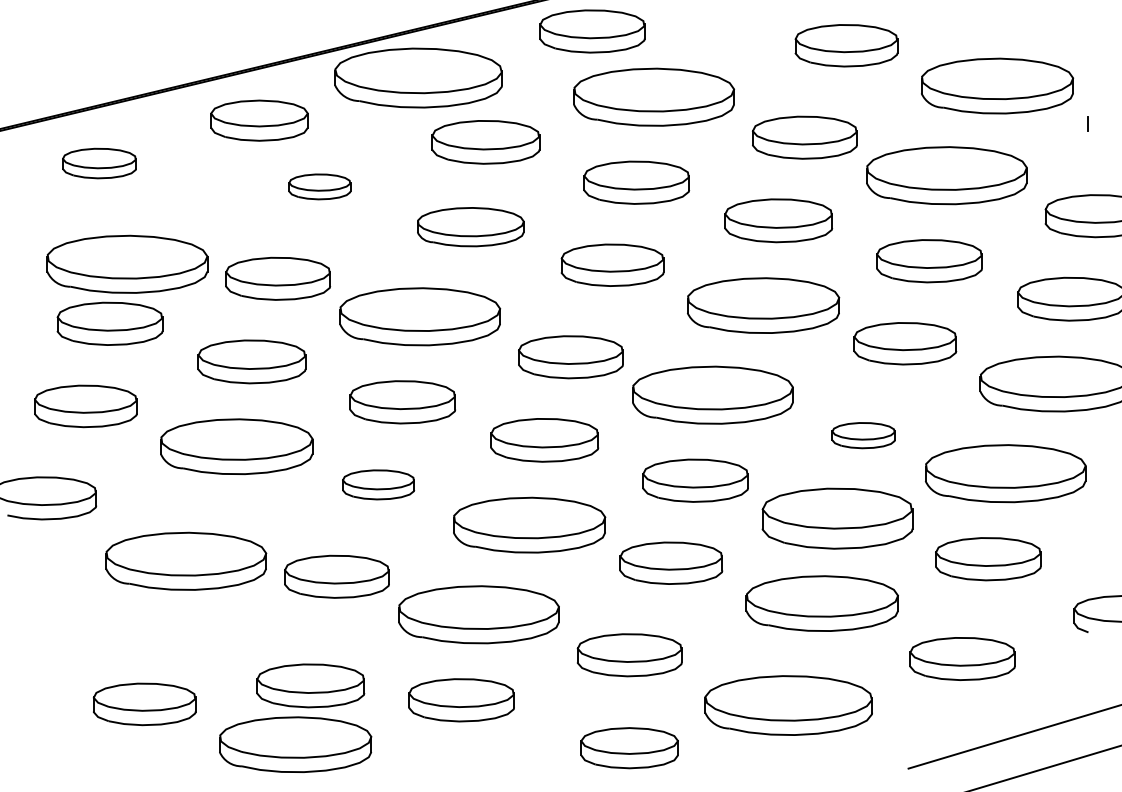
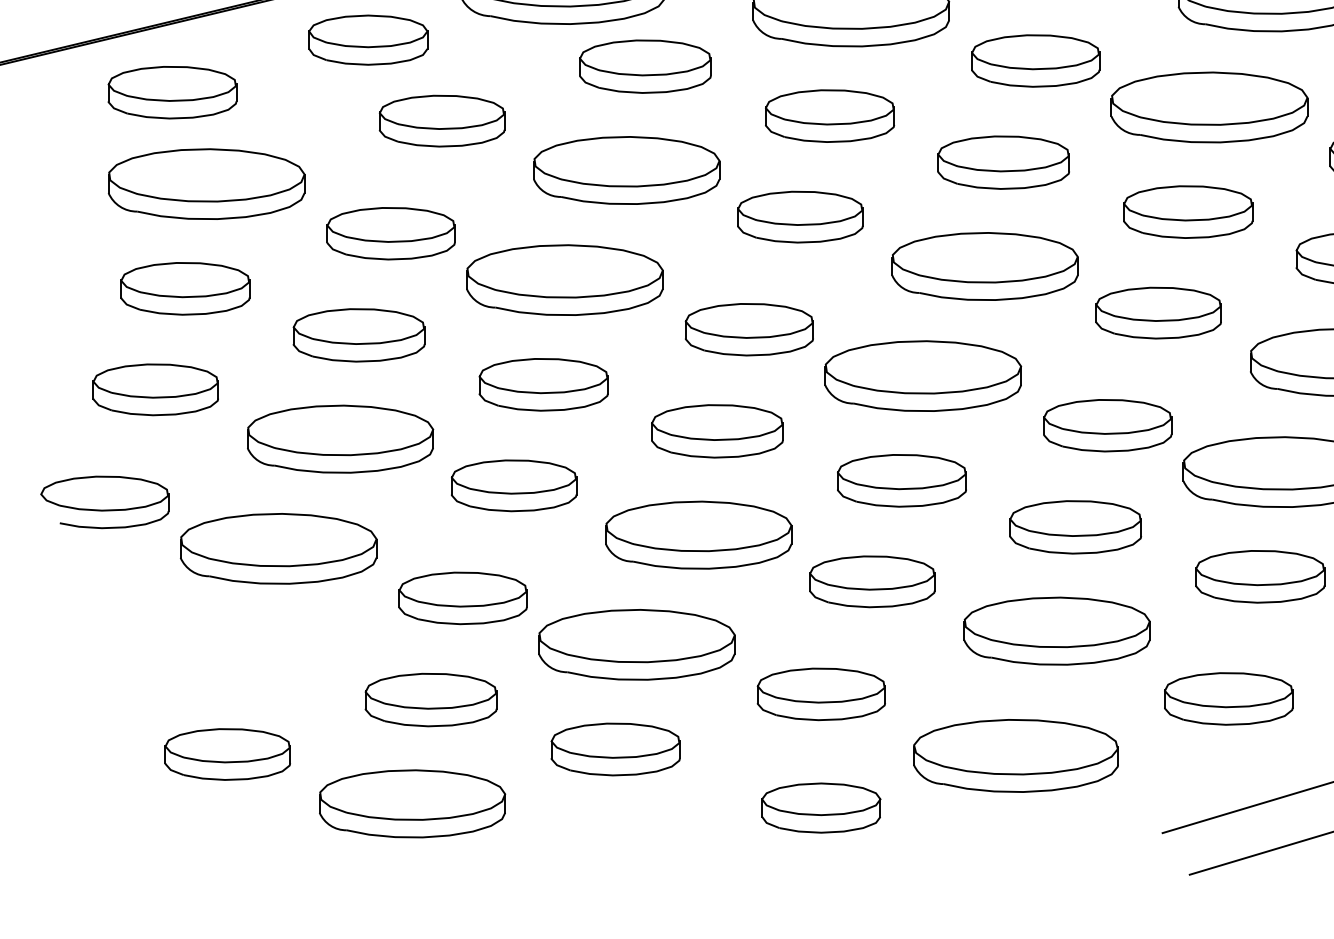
part: (99, 163) -> (172, 92), size x1.43
part: (319, 186) -> (441, 120), size x1.67
part: (470, 226) -> (626, 169), size x1.43
part: (127, 263) -> (206, 183), moved
part: (863, 435) -> (1107, 425), size x1.67
part: (378, 484) -> (513, 485), size x1.43
part: (837, 518) -> (1075, 527), size x0.71
part: (186, 560) -> (278, 547), moved
part: (310, 685) -> (430, 699), moved

